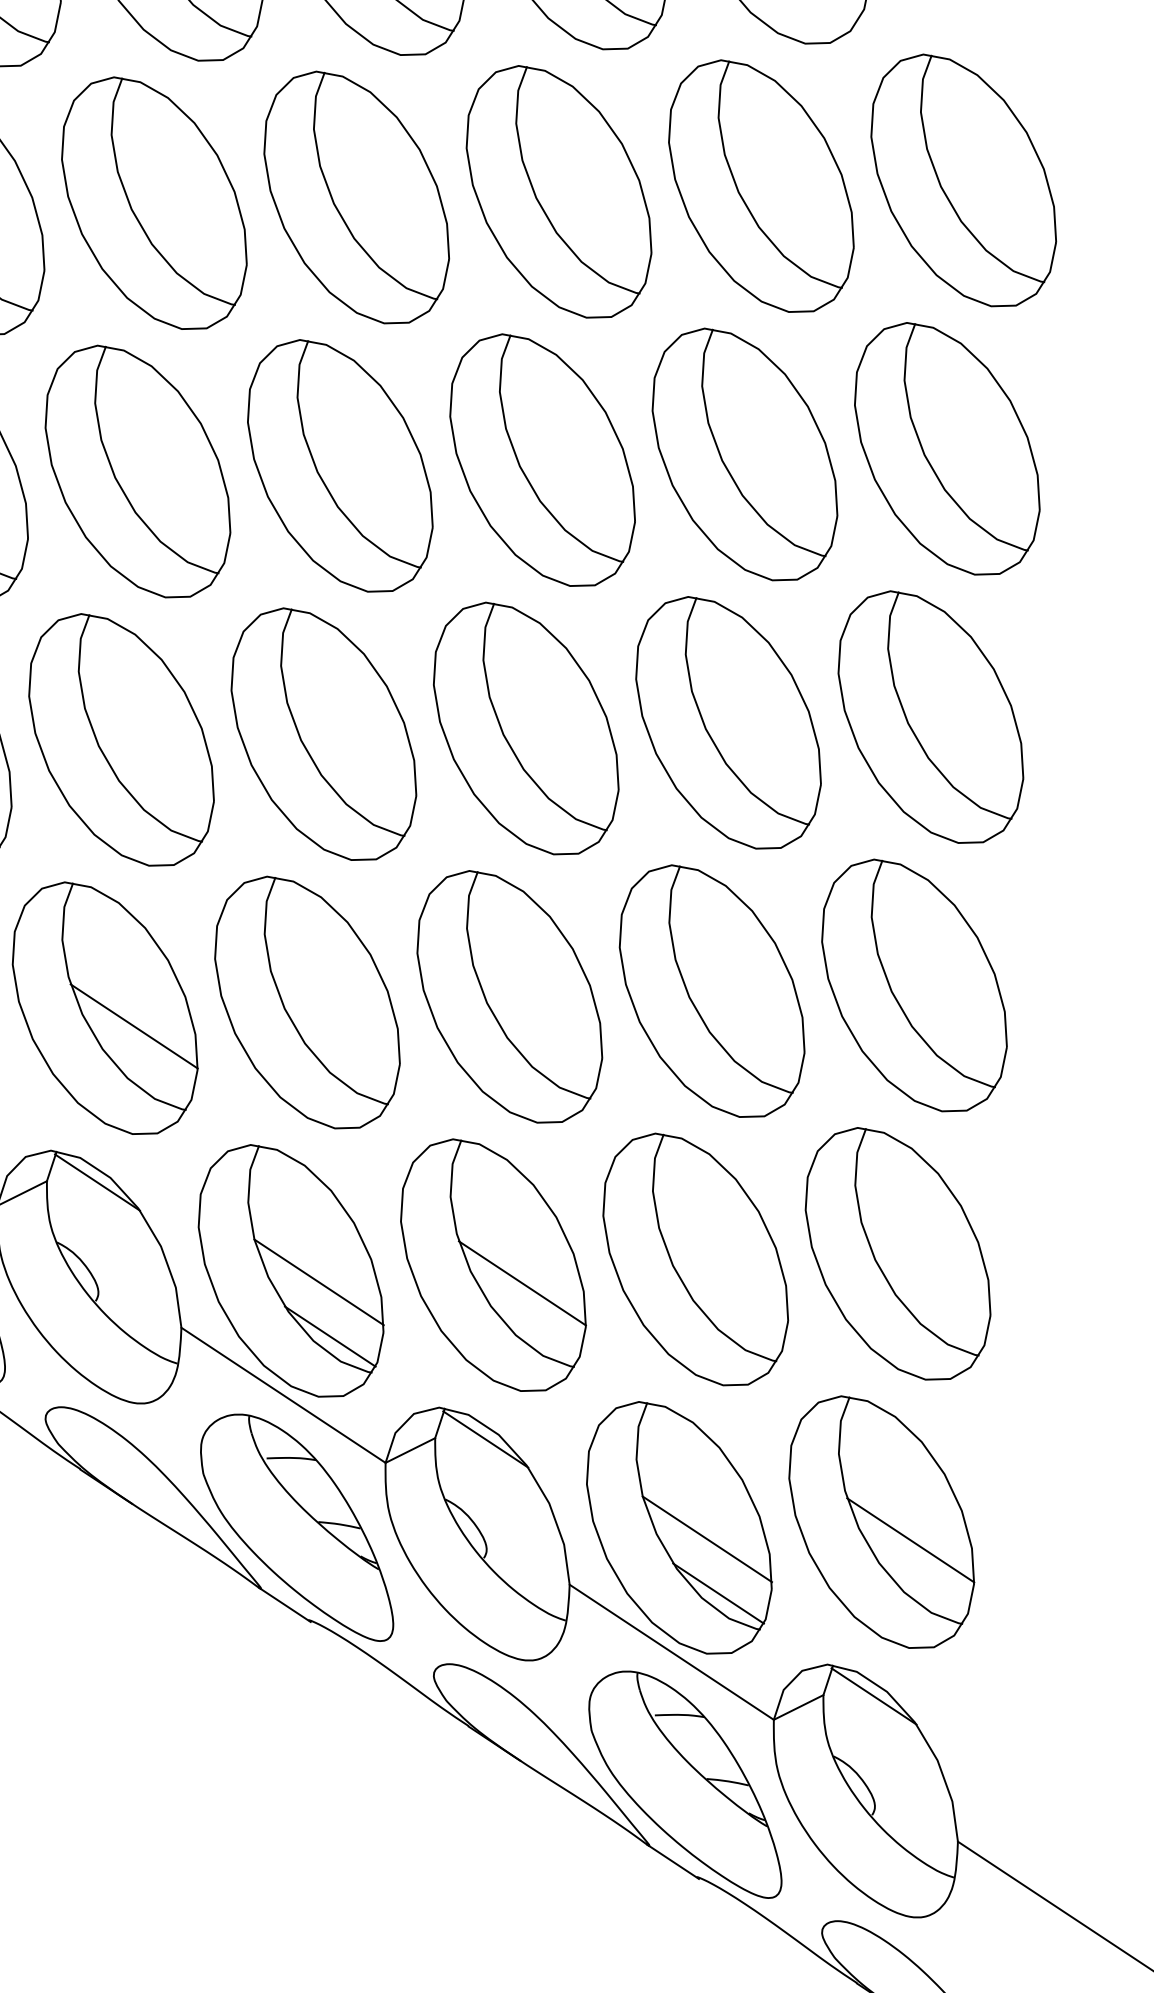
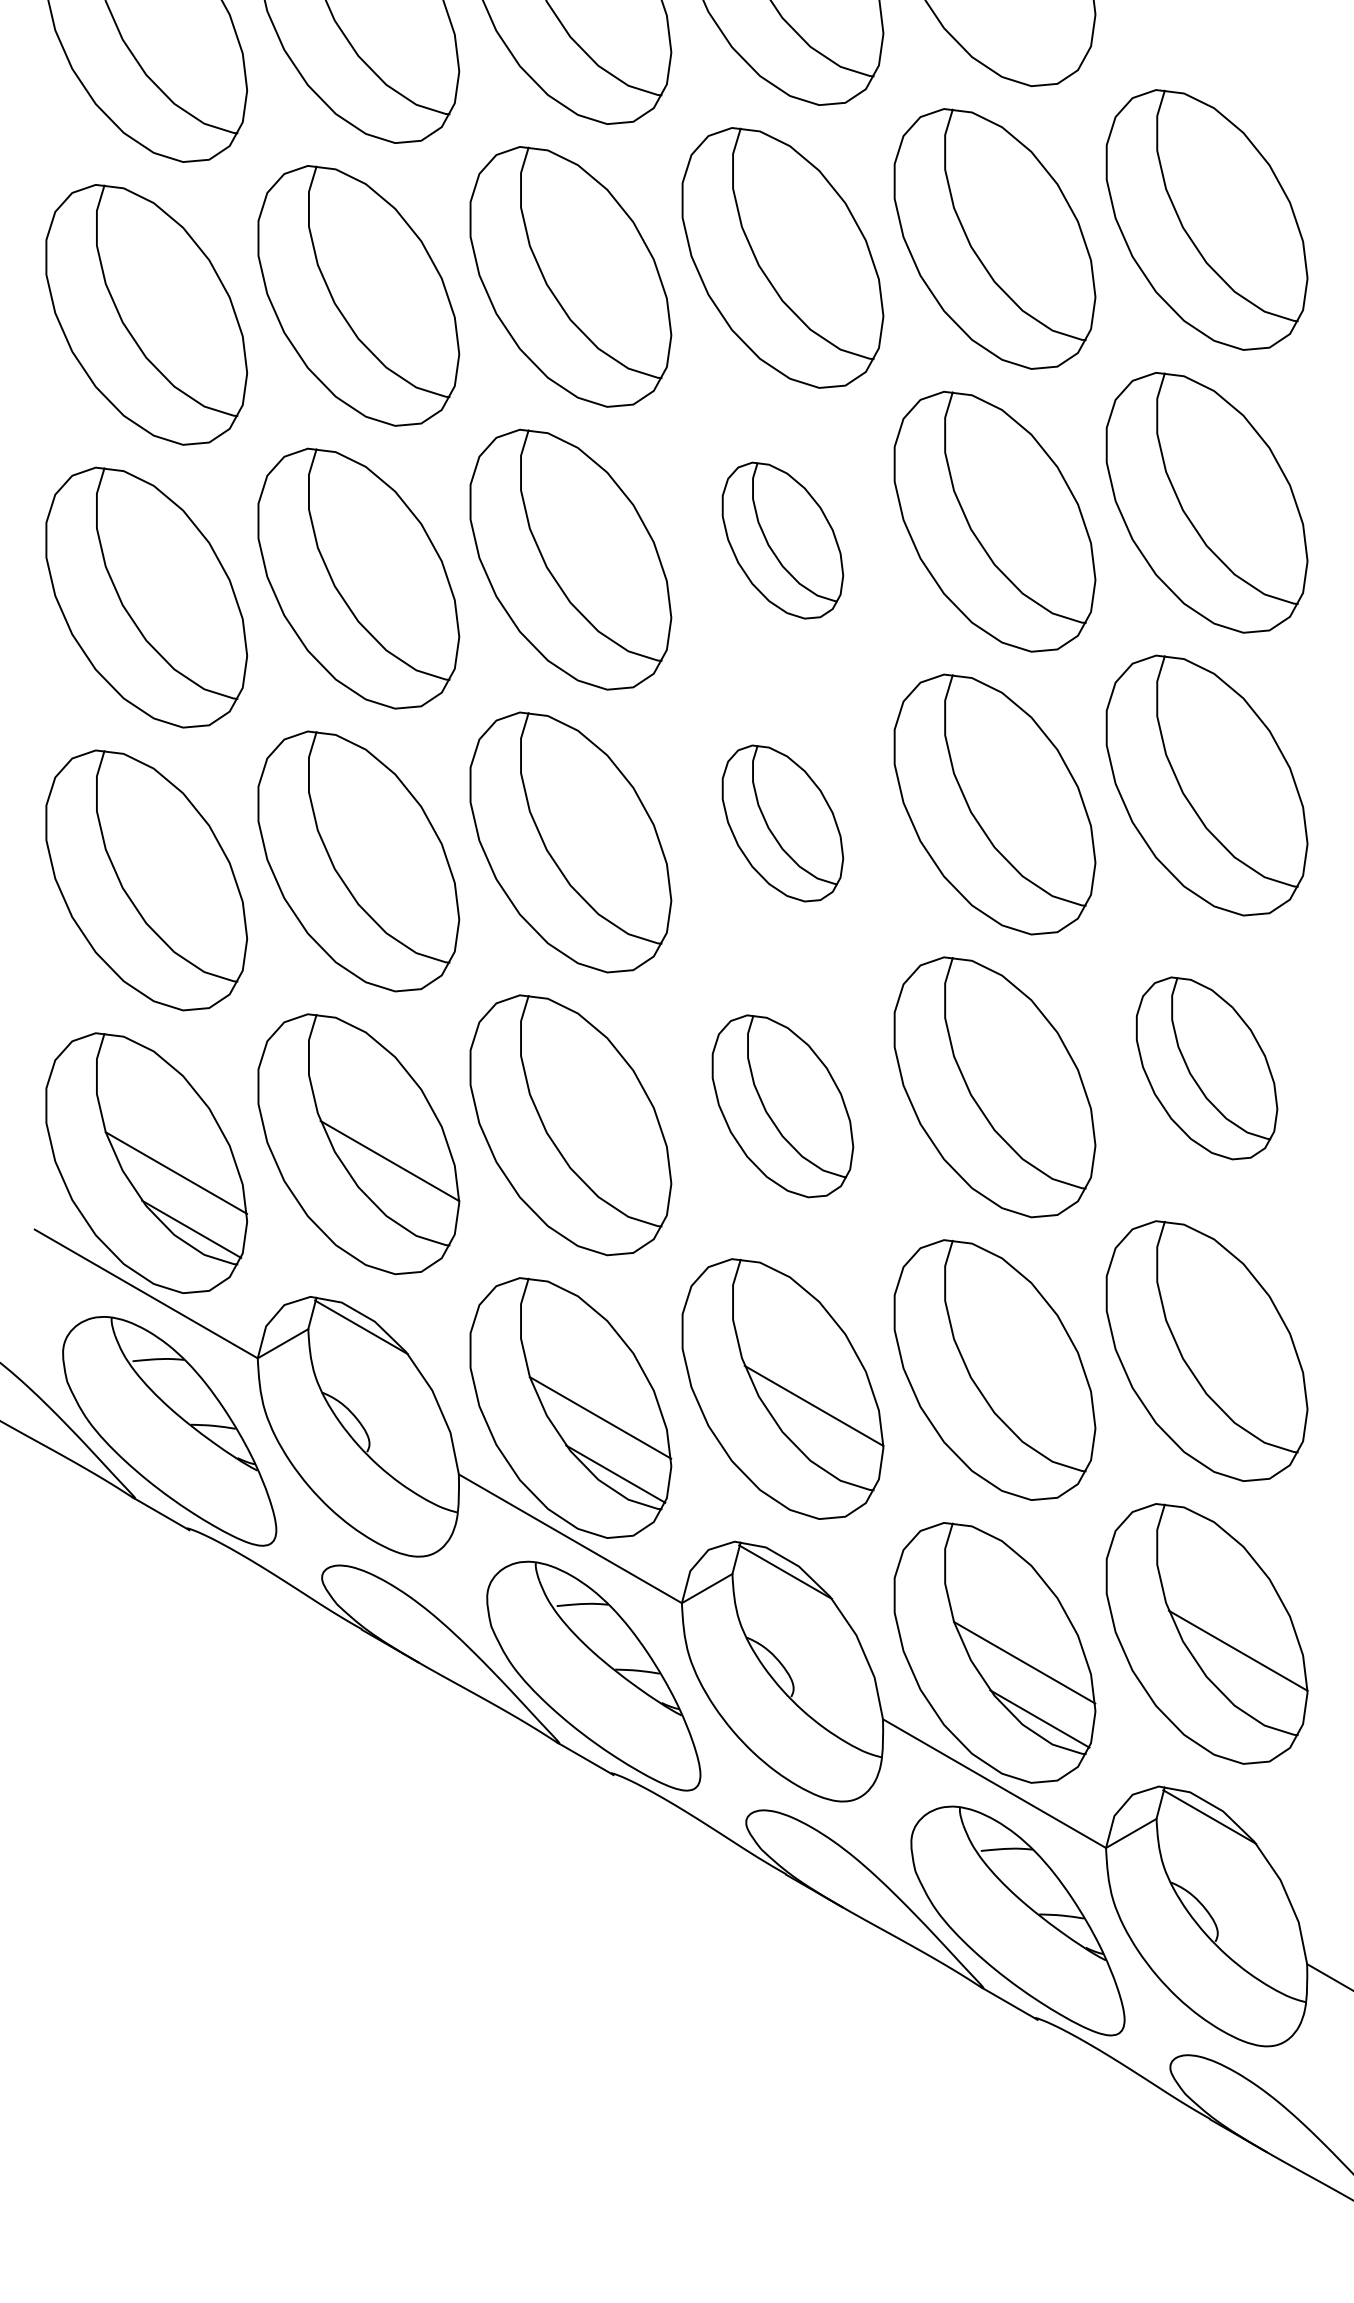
part: (542, 460) -> (782, 540), size x0.6
part: (526, 728) -> (782, 823), size x0.6
part: (914, 985) -> (1206, 1068), size x0.7
part: (509, 997) -> (782, 1106), size x0.7

